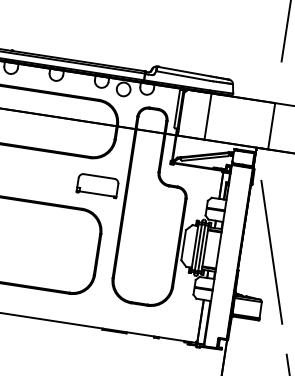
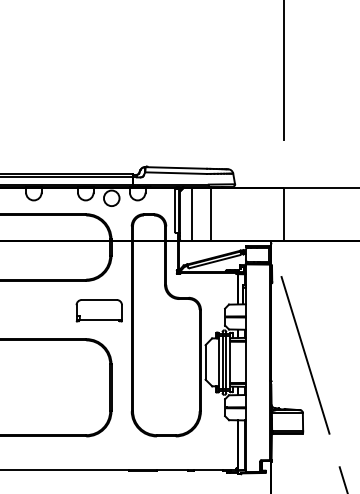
line: (192, 113) -> (192, 213), added

